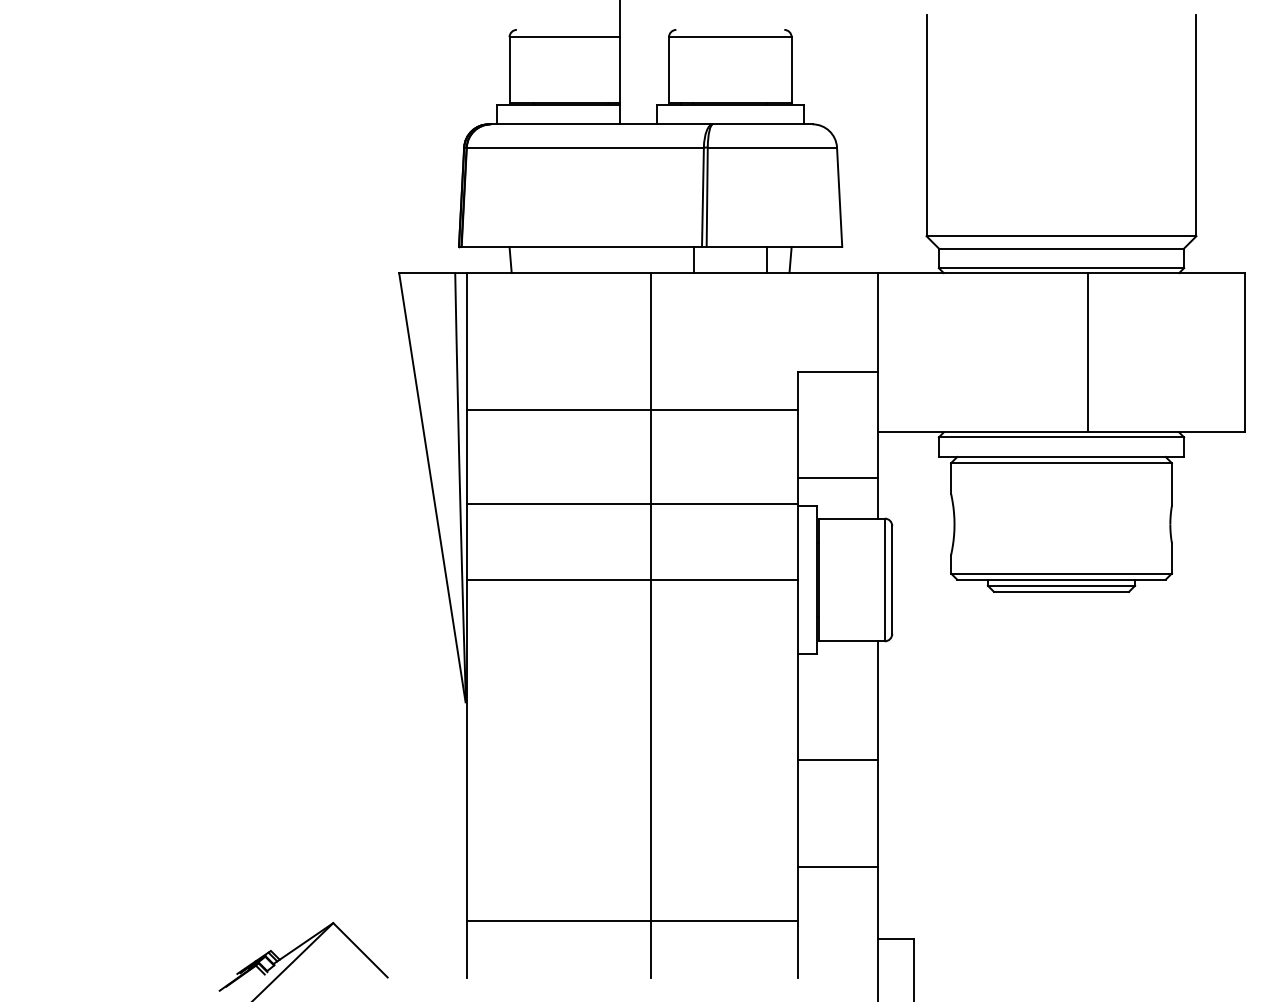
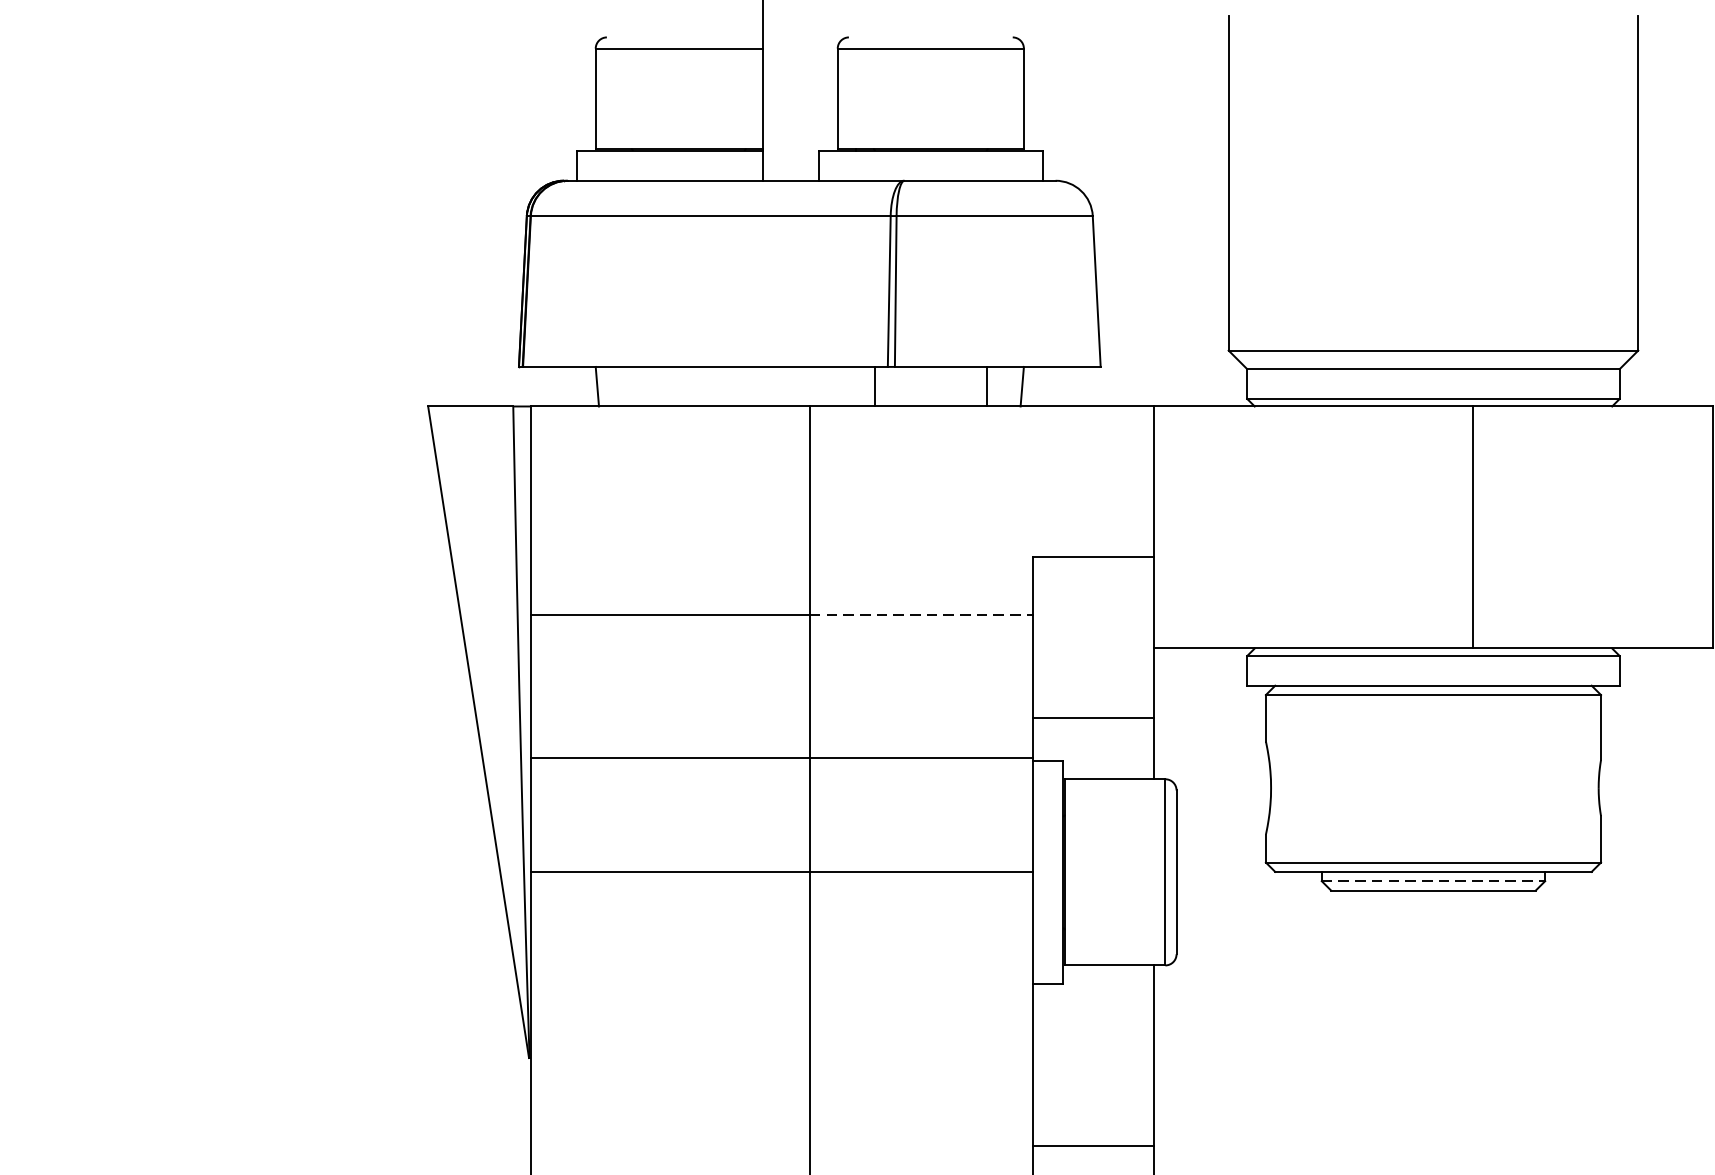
line: (724, 410) -> (921, 615), solid -> dashed
line: (1061, 585) -> (1433, 880), solid -> dashed

